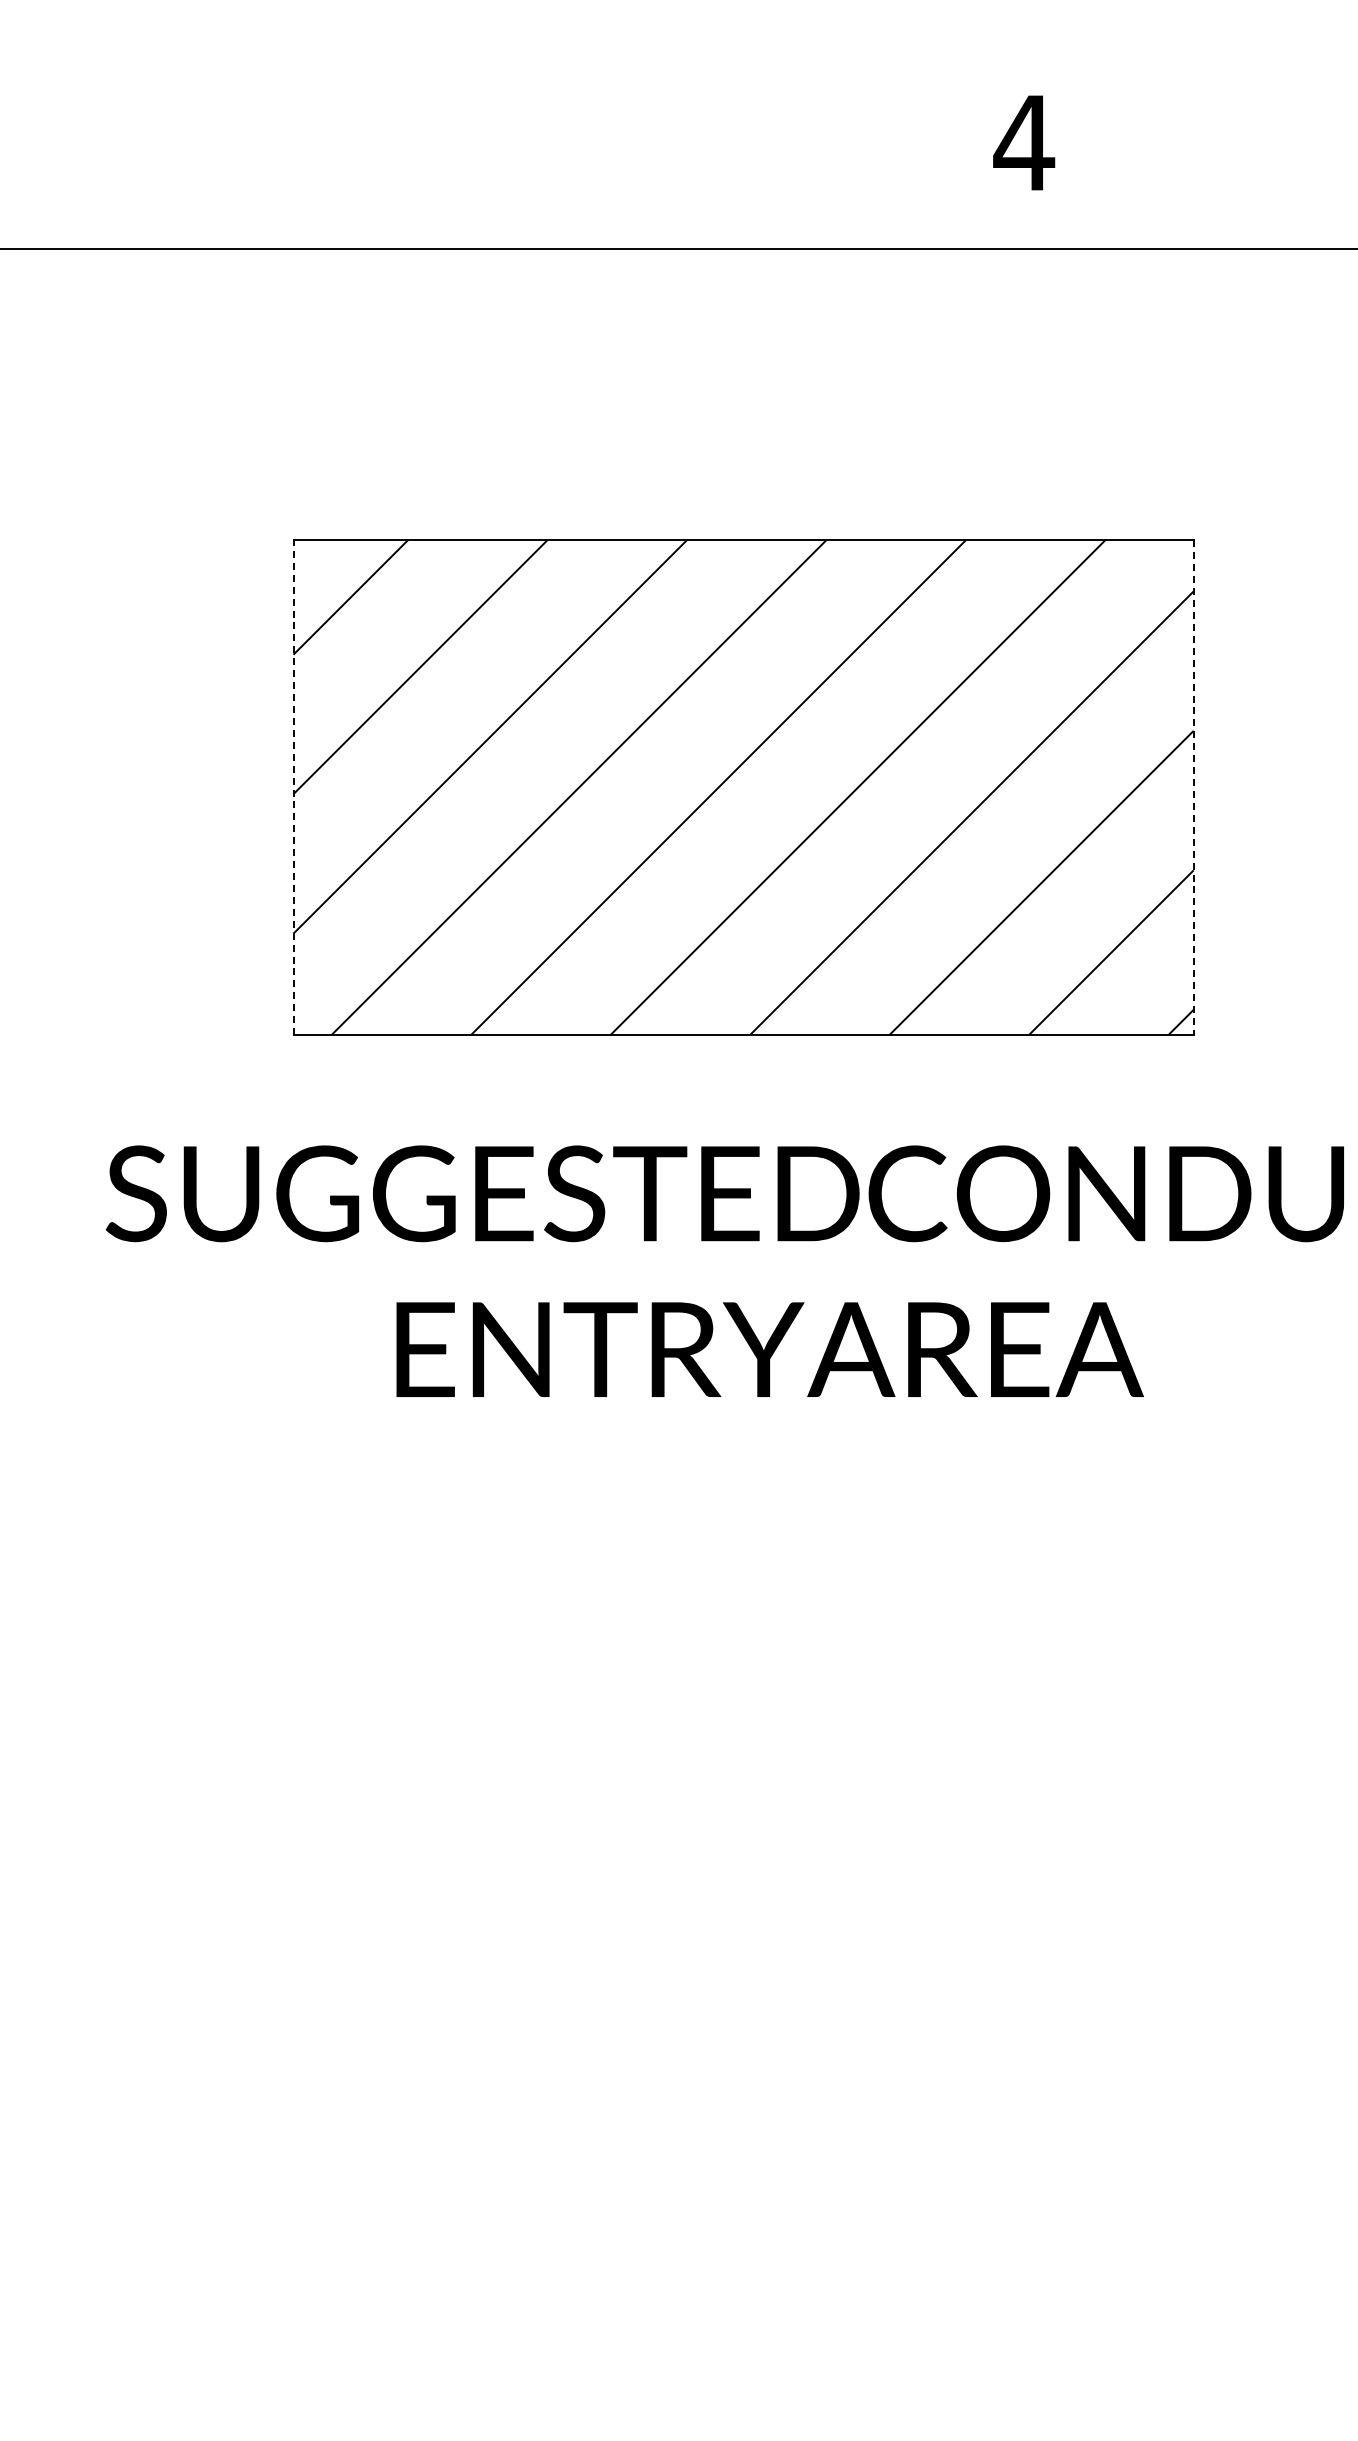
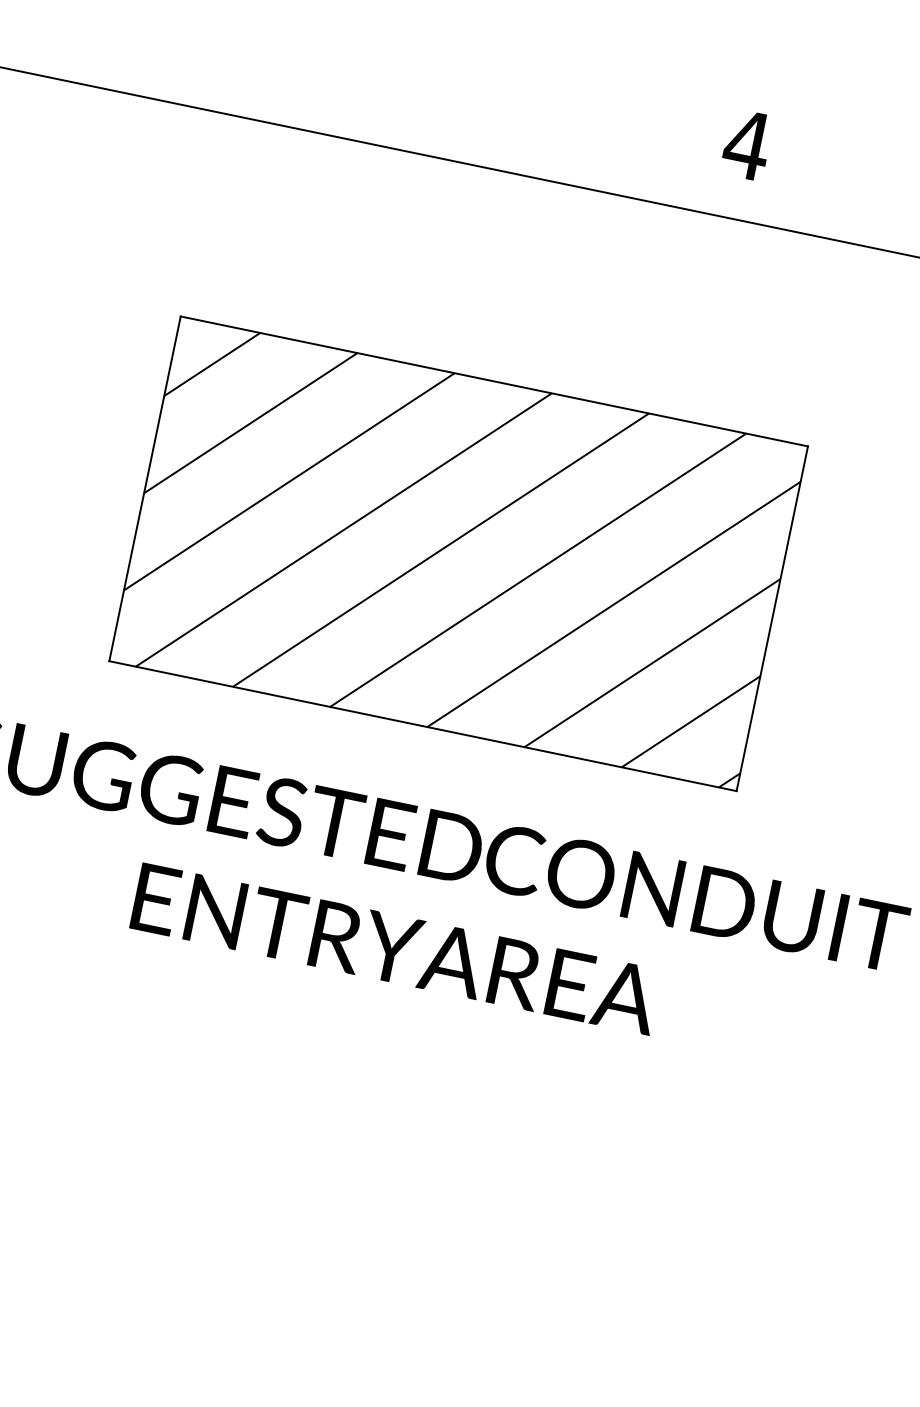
line: (293, 787) -> (145, 488), dashed -> solid
line: (1193, 788) -> (772, 619), dashed -> solid

